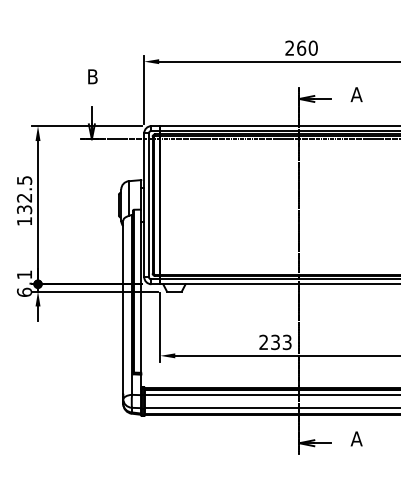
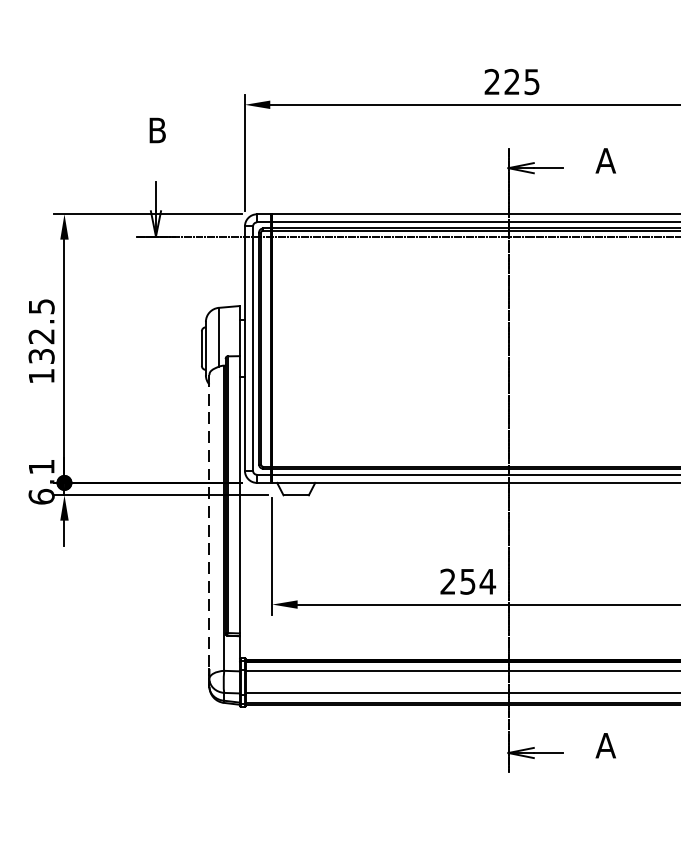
text: (307, 47) -> (522, 80), 260 -> 225
line: (123, 307) -> (209, 522), solid -> dashed
text: (281, 342) -> (478, 581), 233 -> 254

